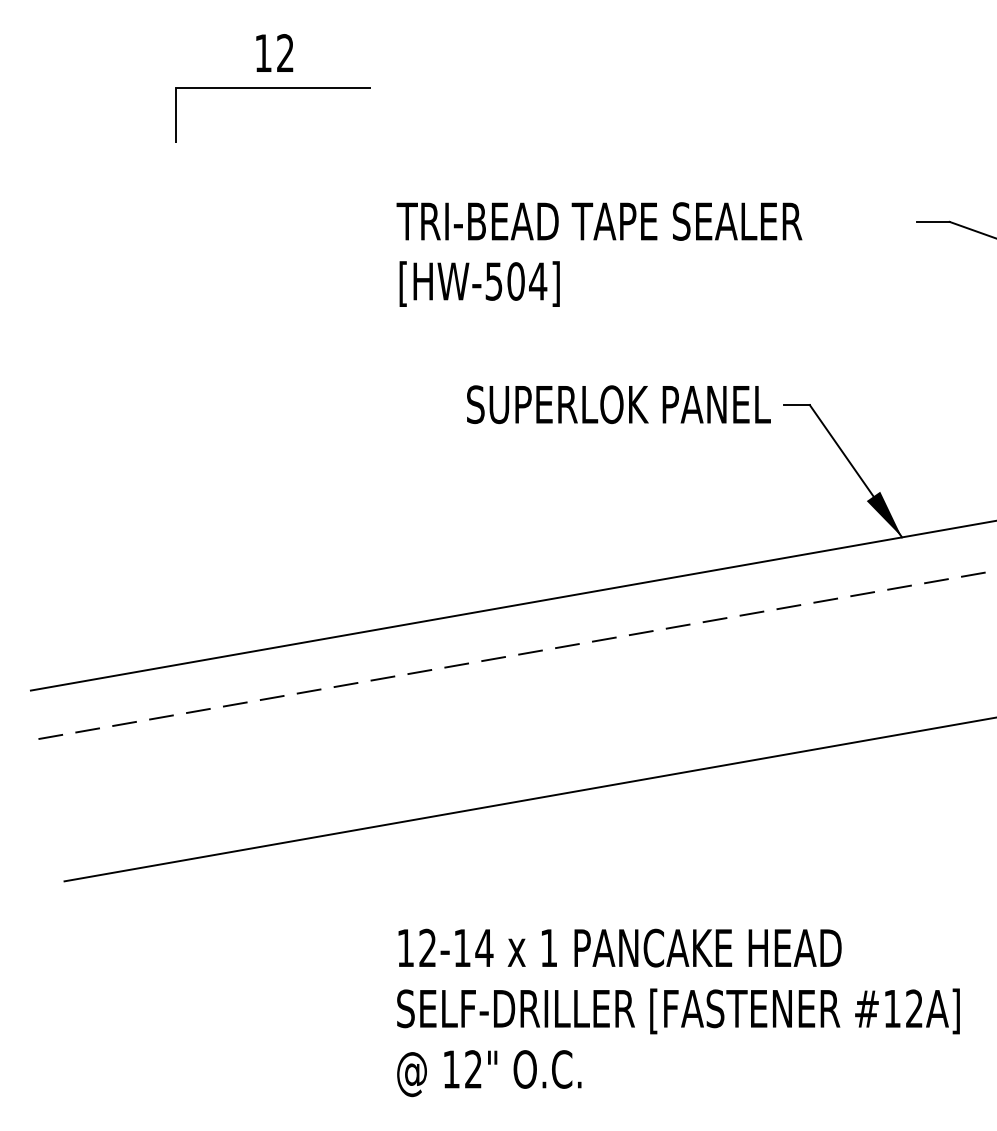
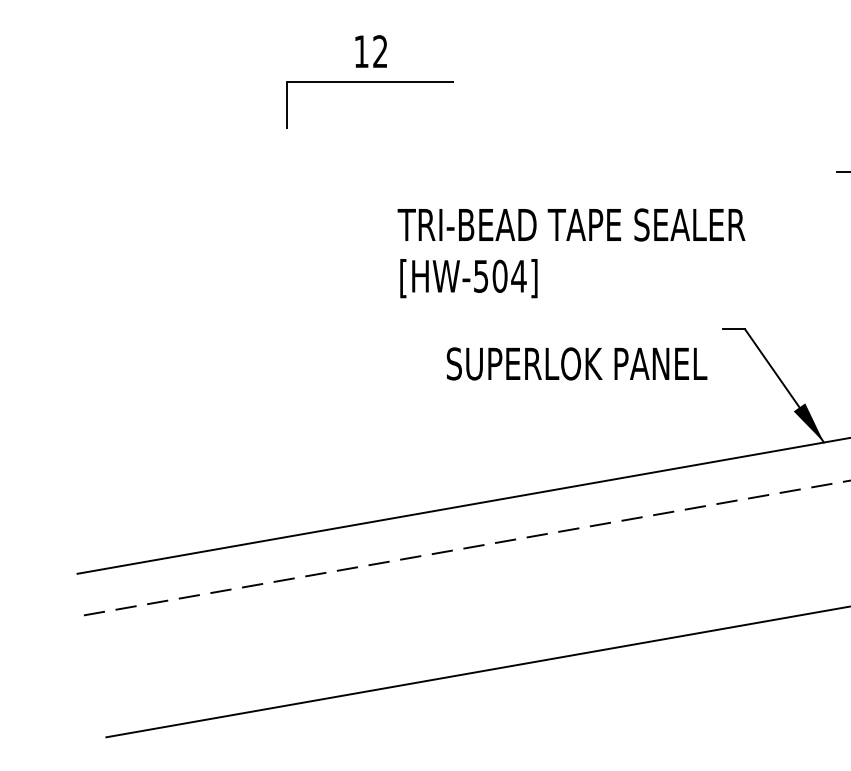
part: (272, 88) -> (369, 81), moved
text: (599, 254) -> (571, 253), moved
text: (618, 404) -> (576, 363), moved

